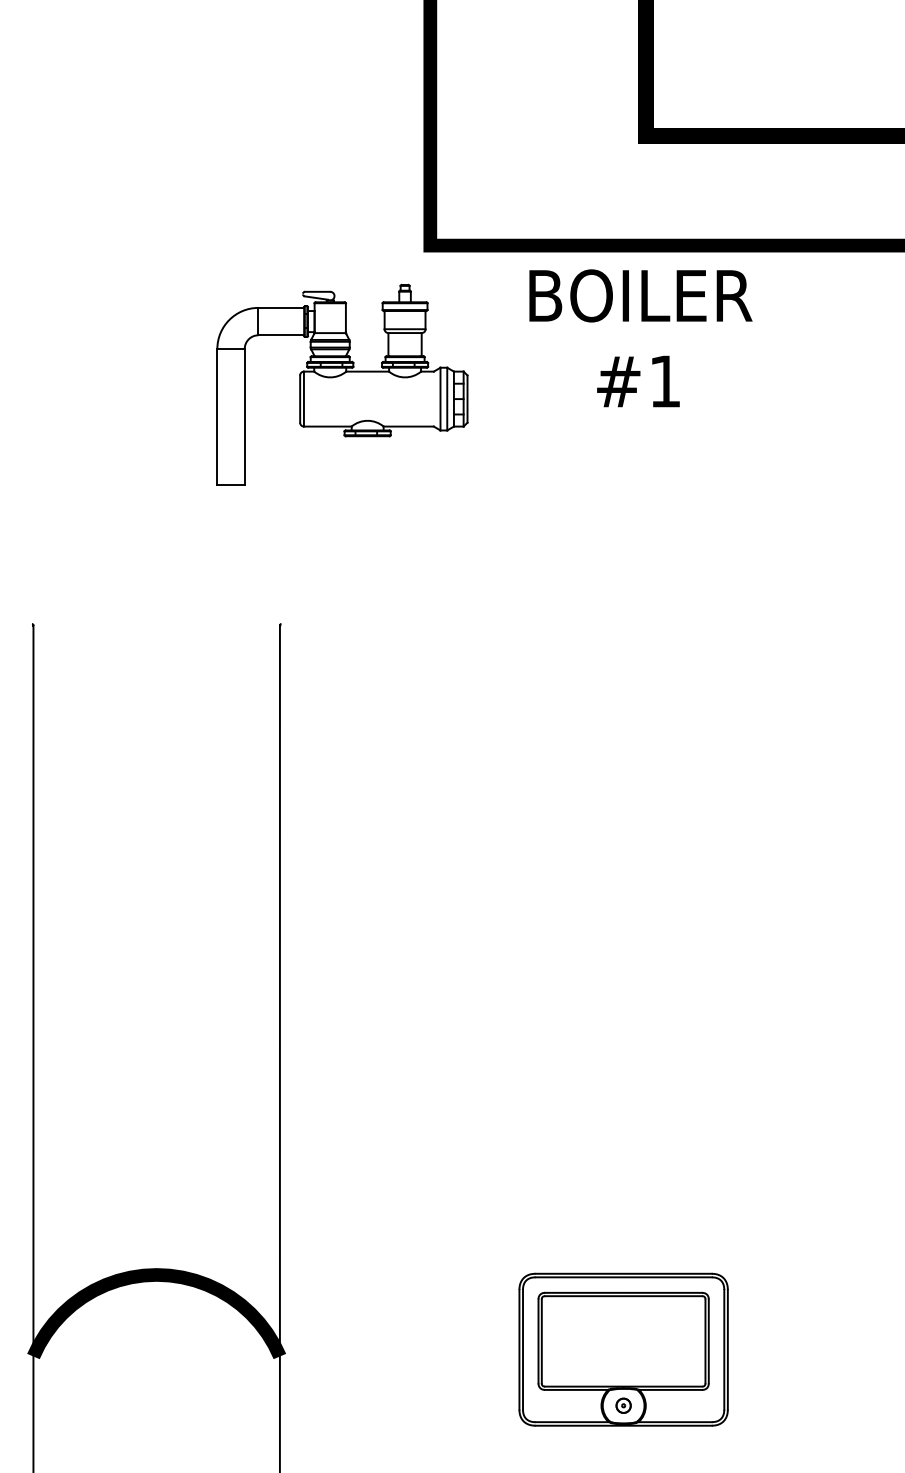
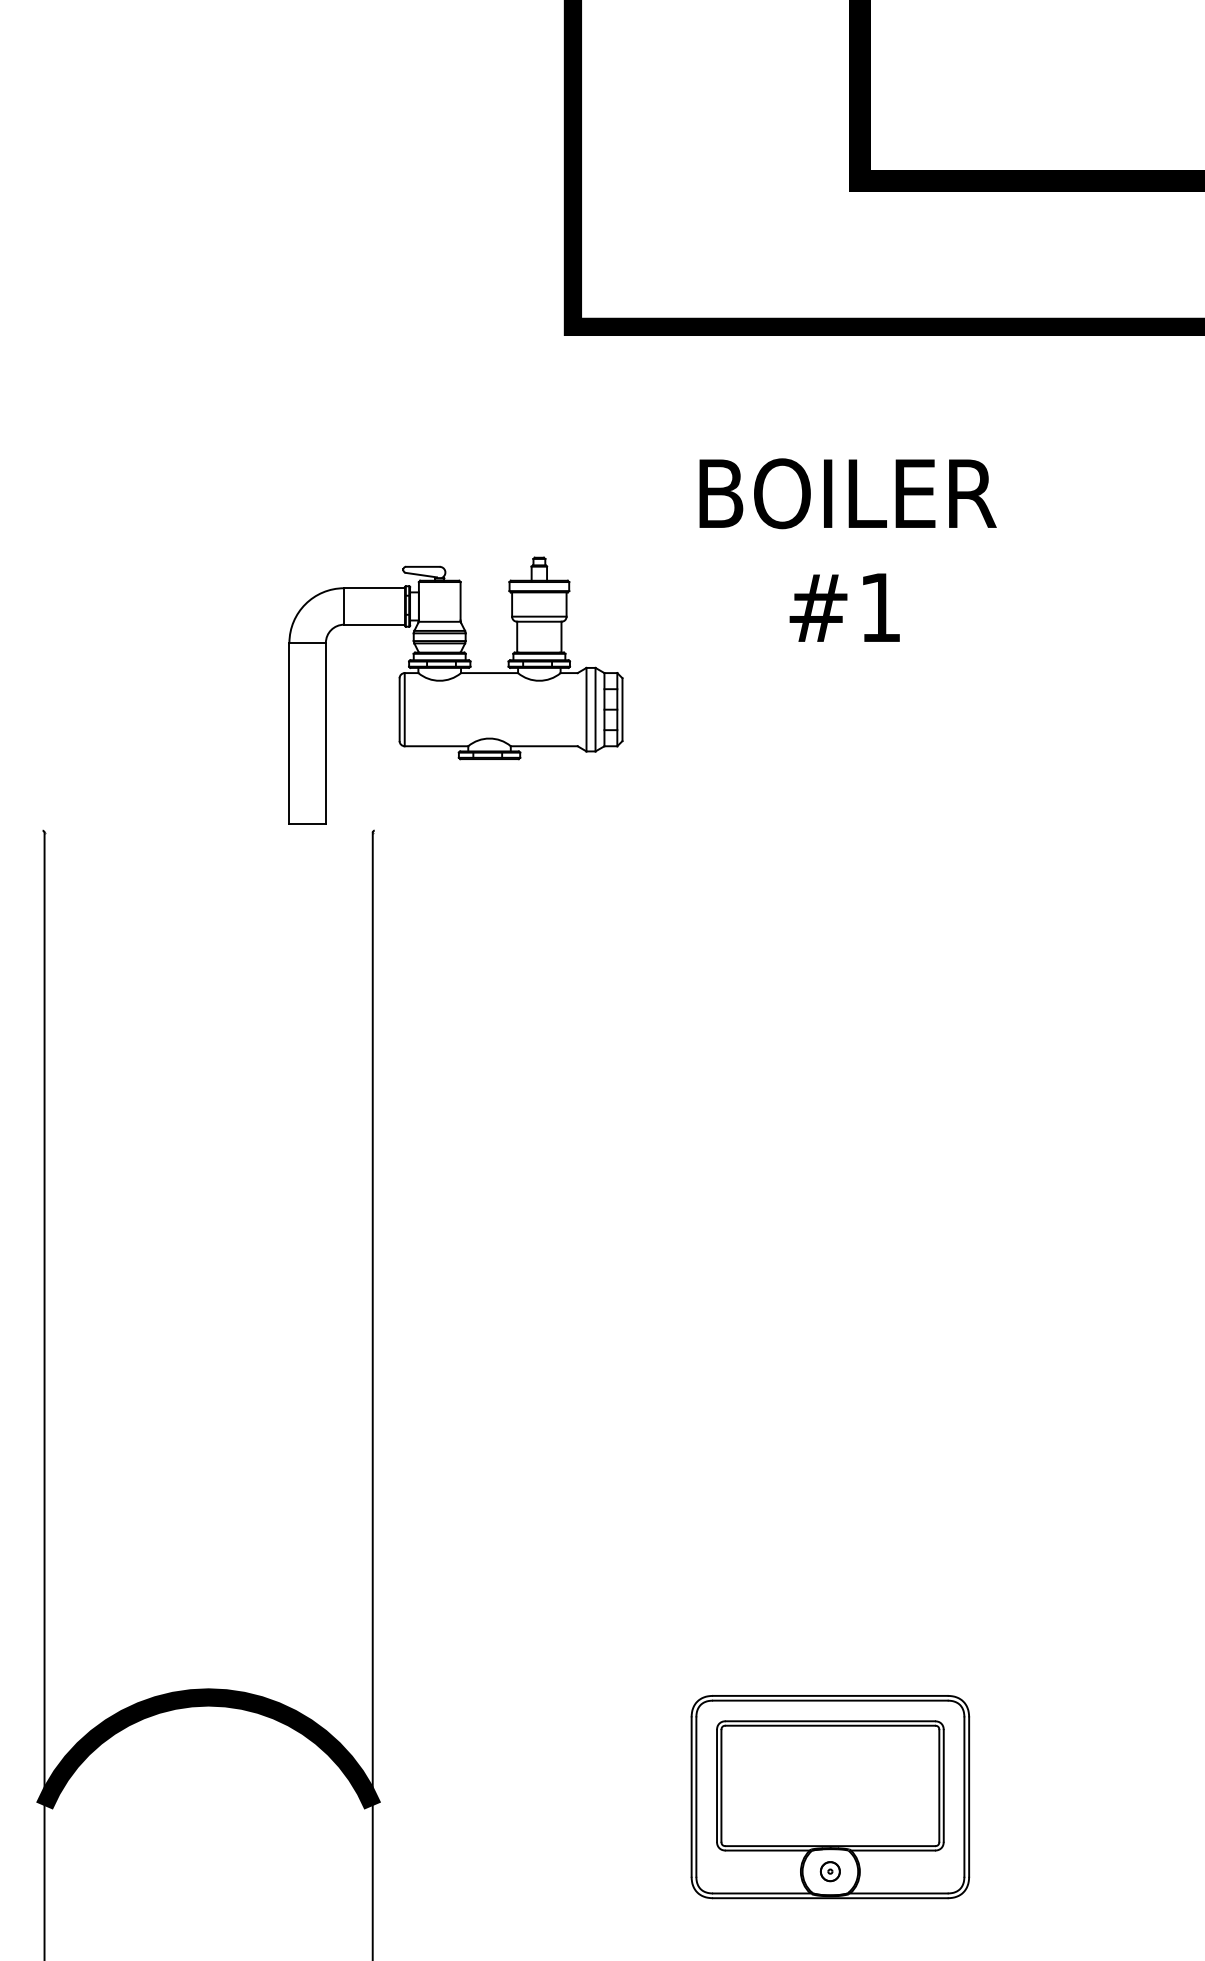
text: (640, 338) -> (847, 550), moved
part: (342, 384) -> (456, 690), moved

